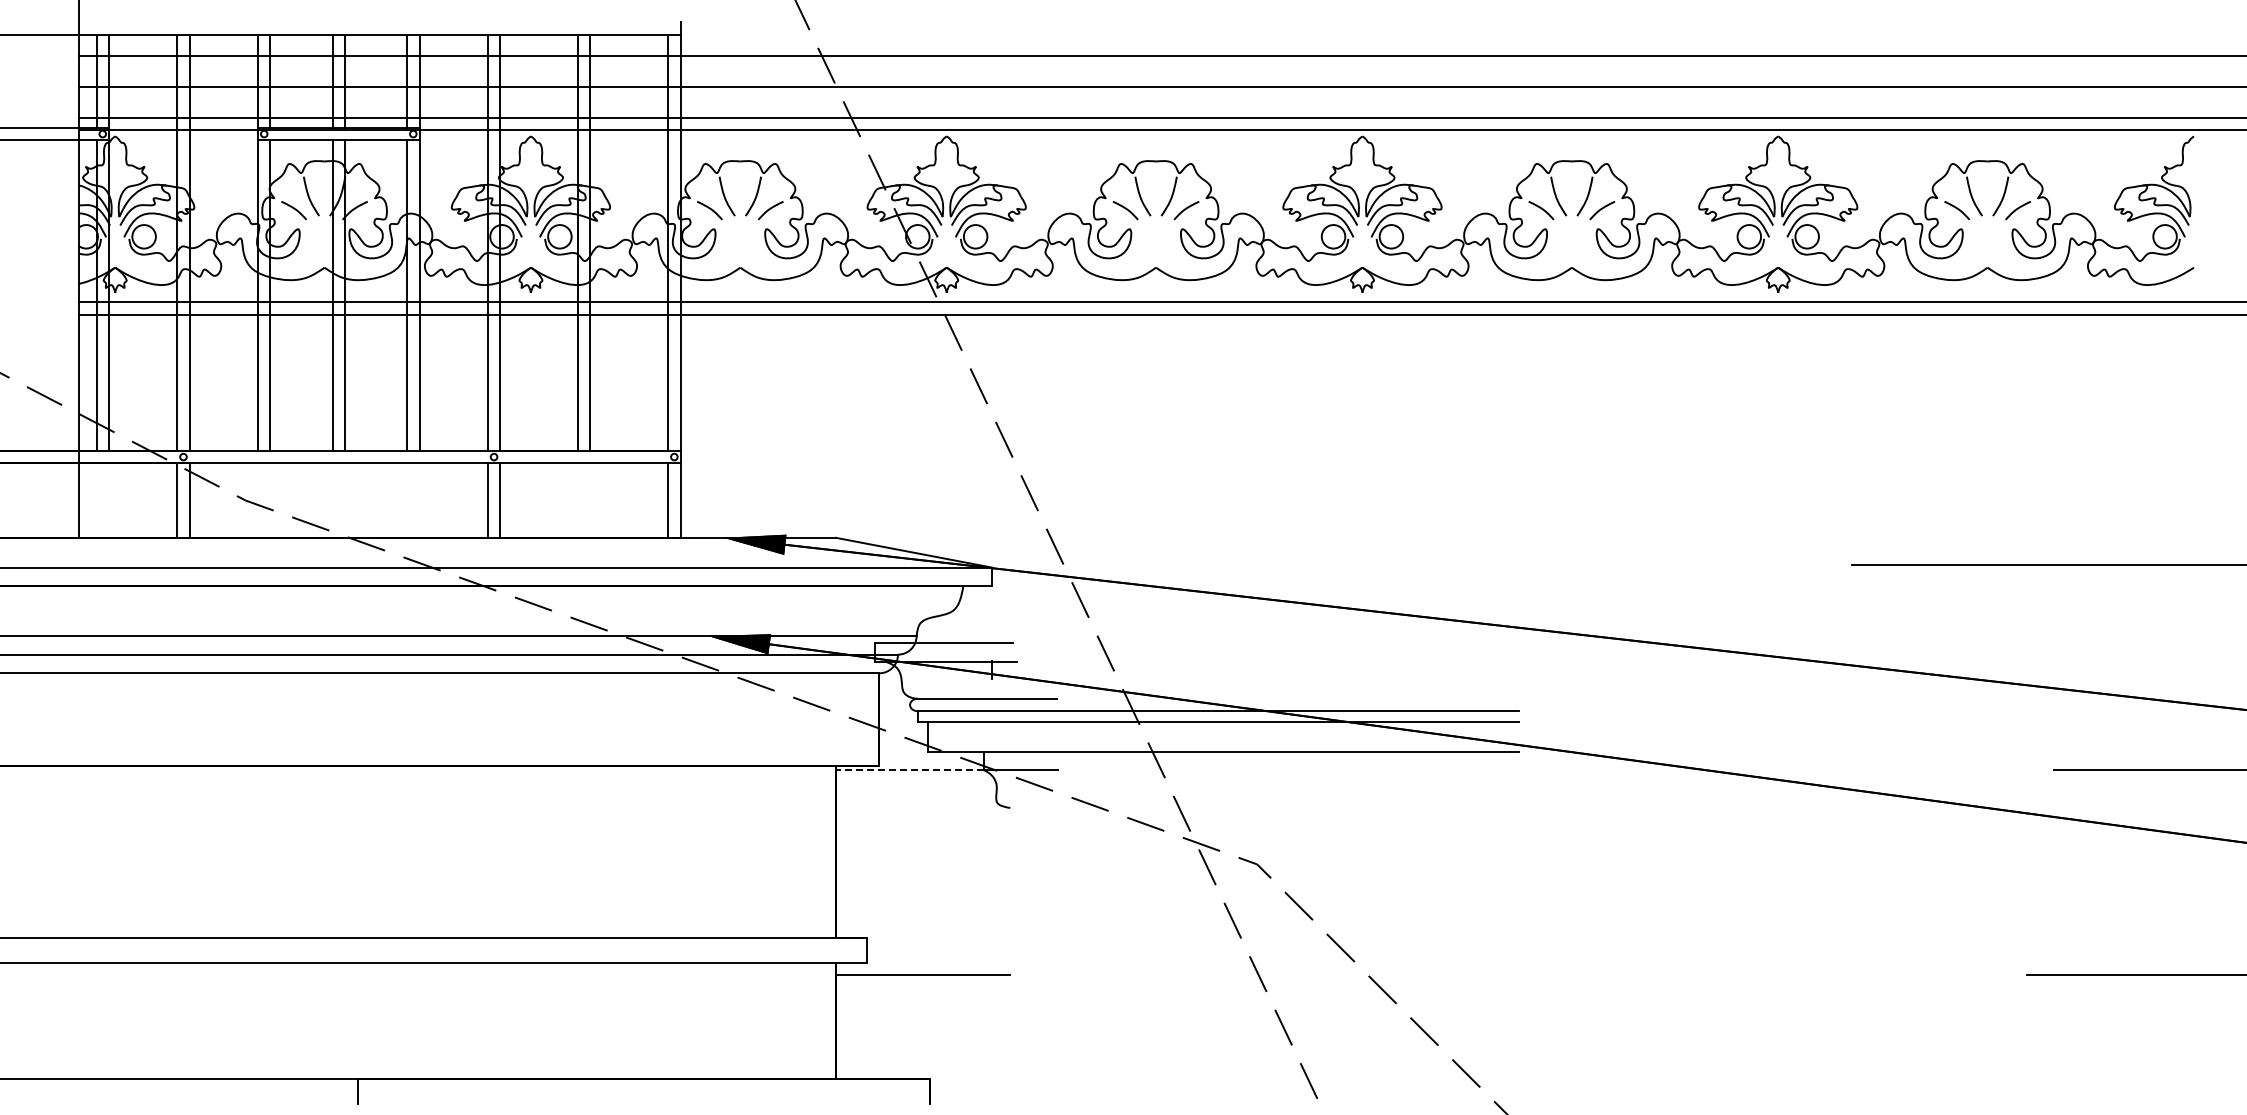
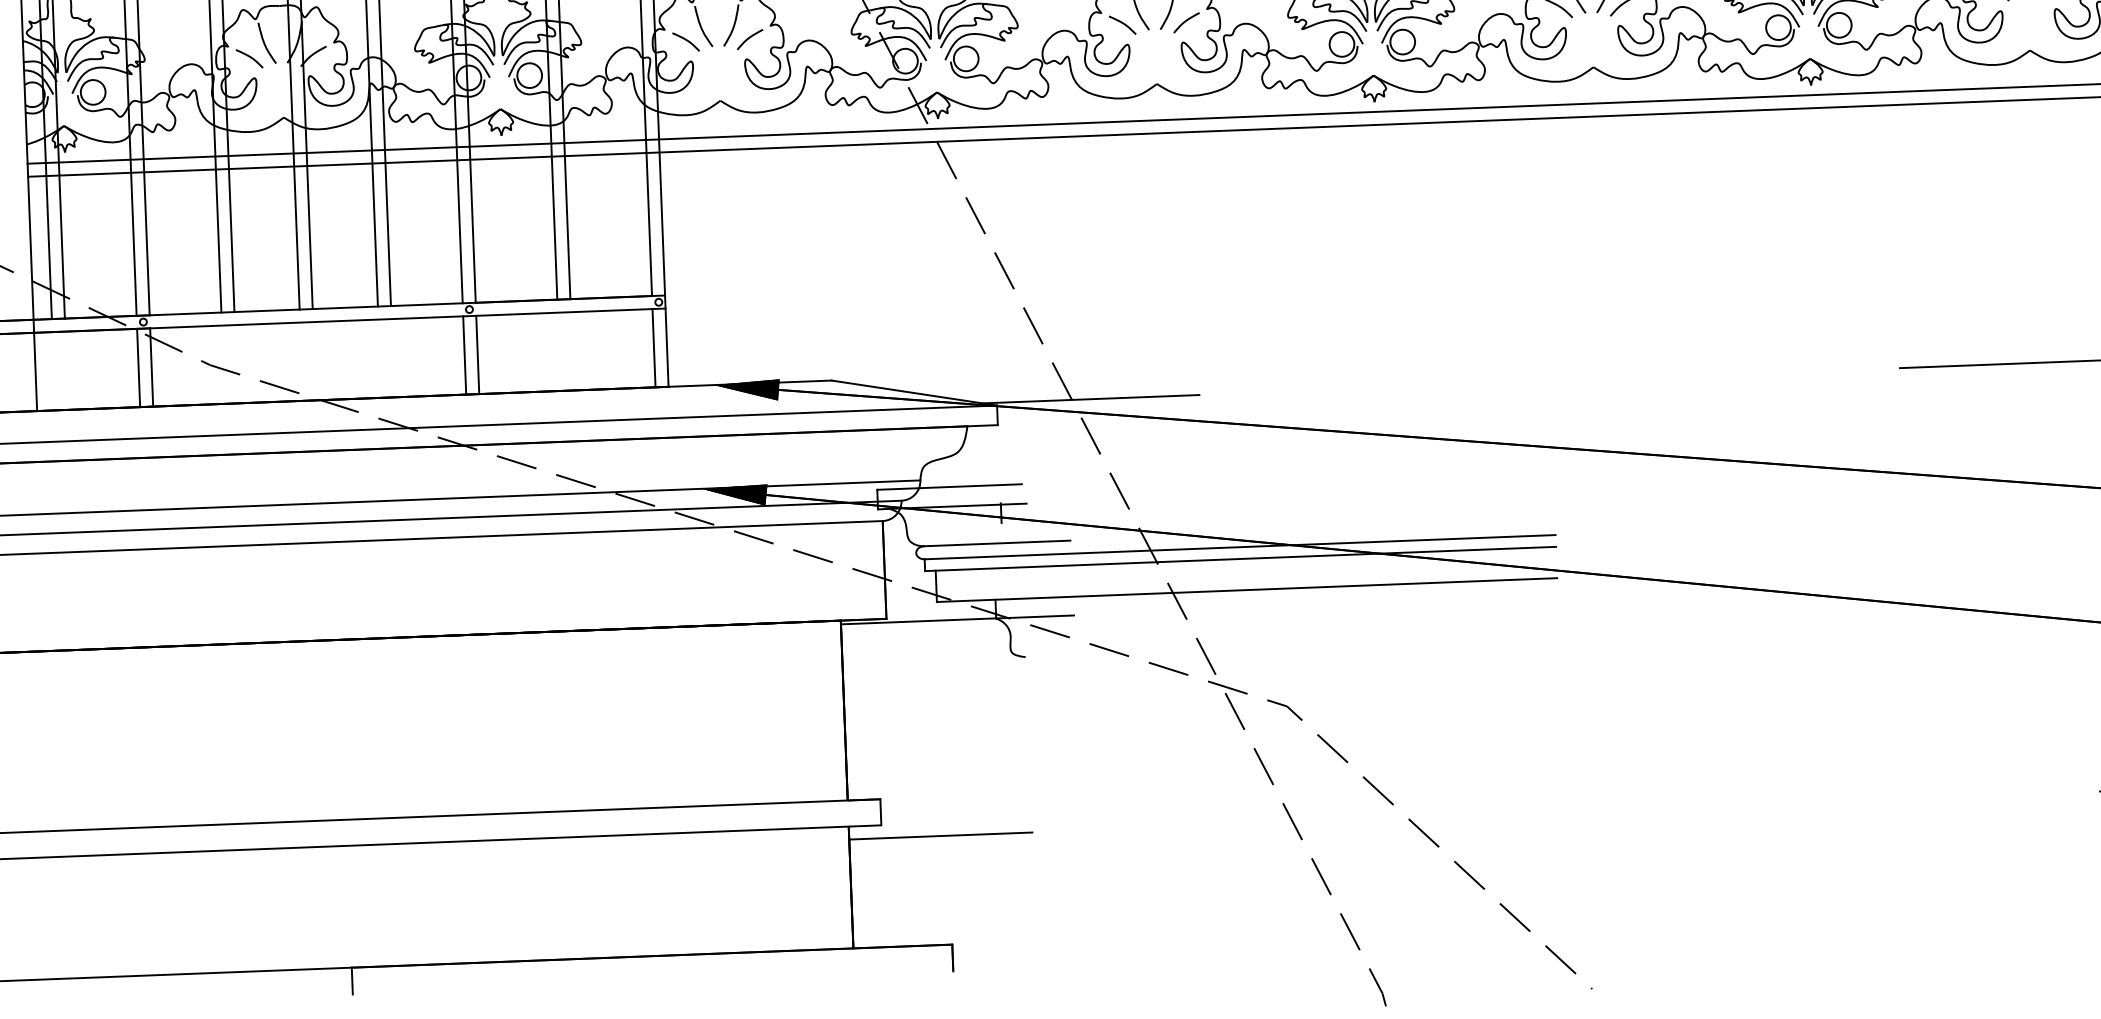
line: (1081, 565) -> (1090, 399), added
line: (909, 770) -> (918, 621), dashed -> solid

